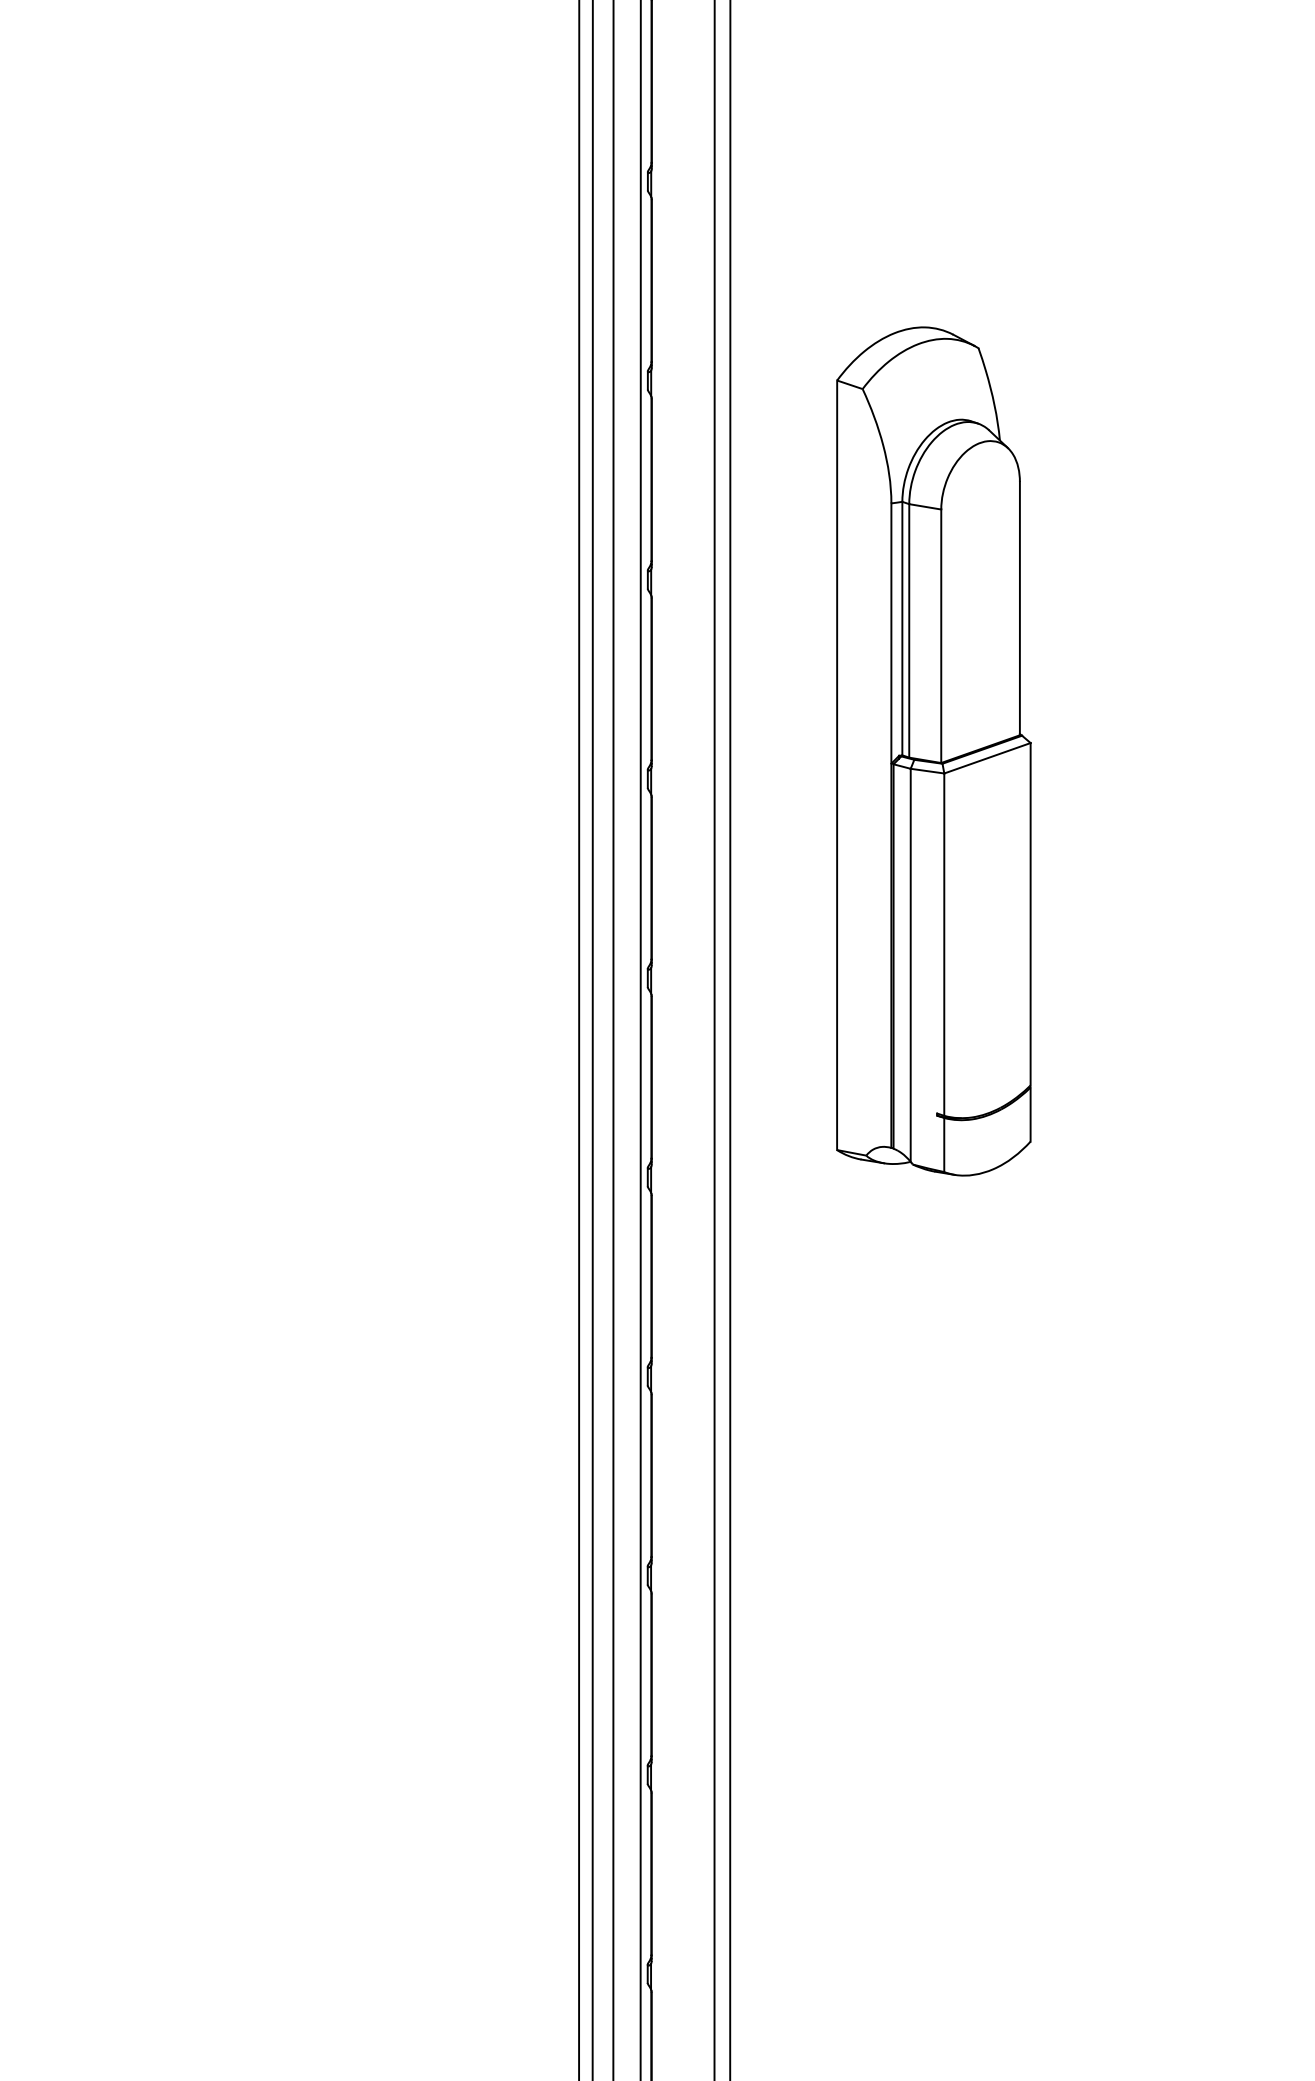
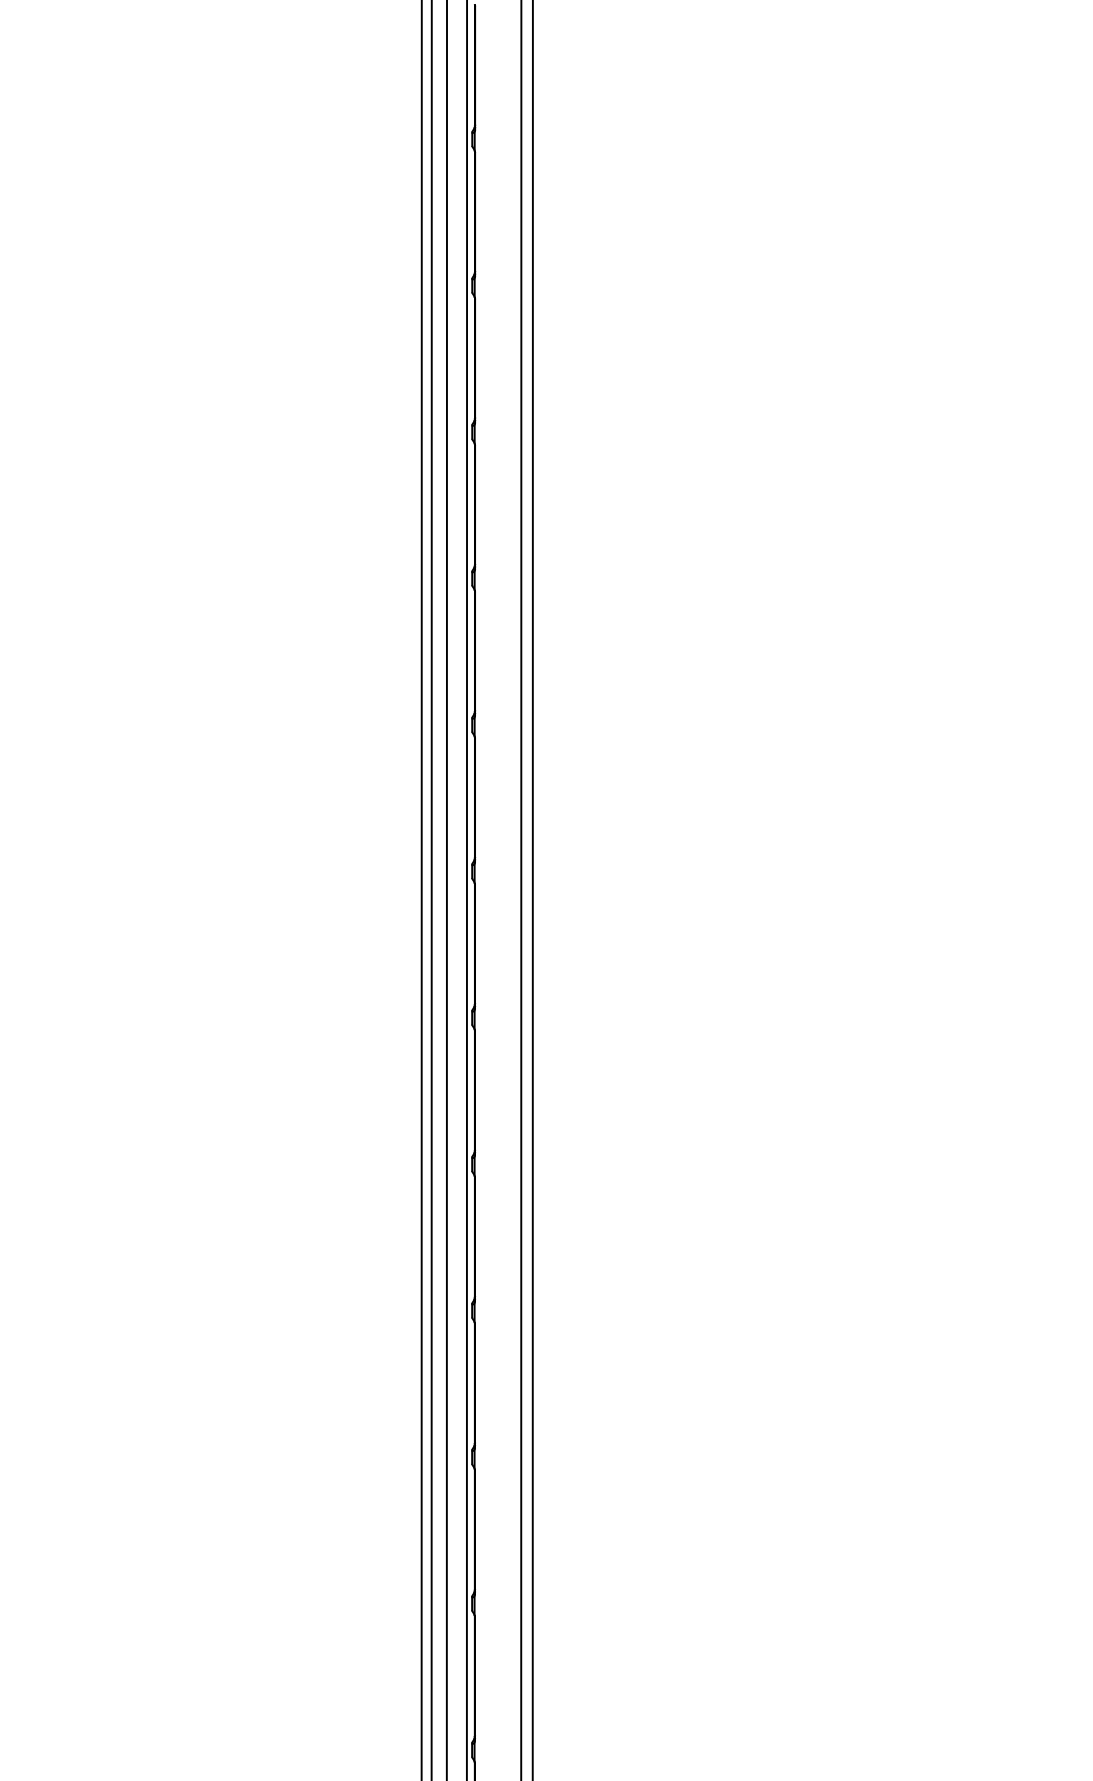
part: (933, 751) -> (682, 704), removed

